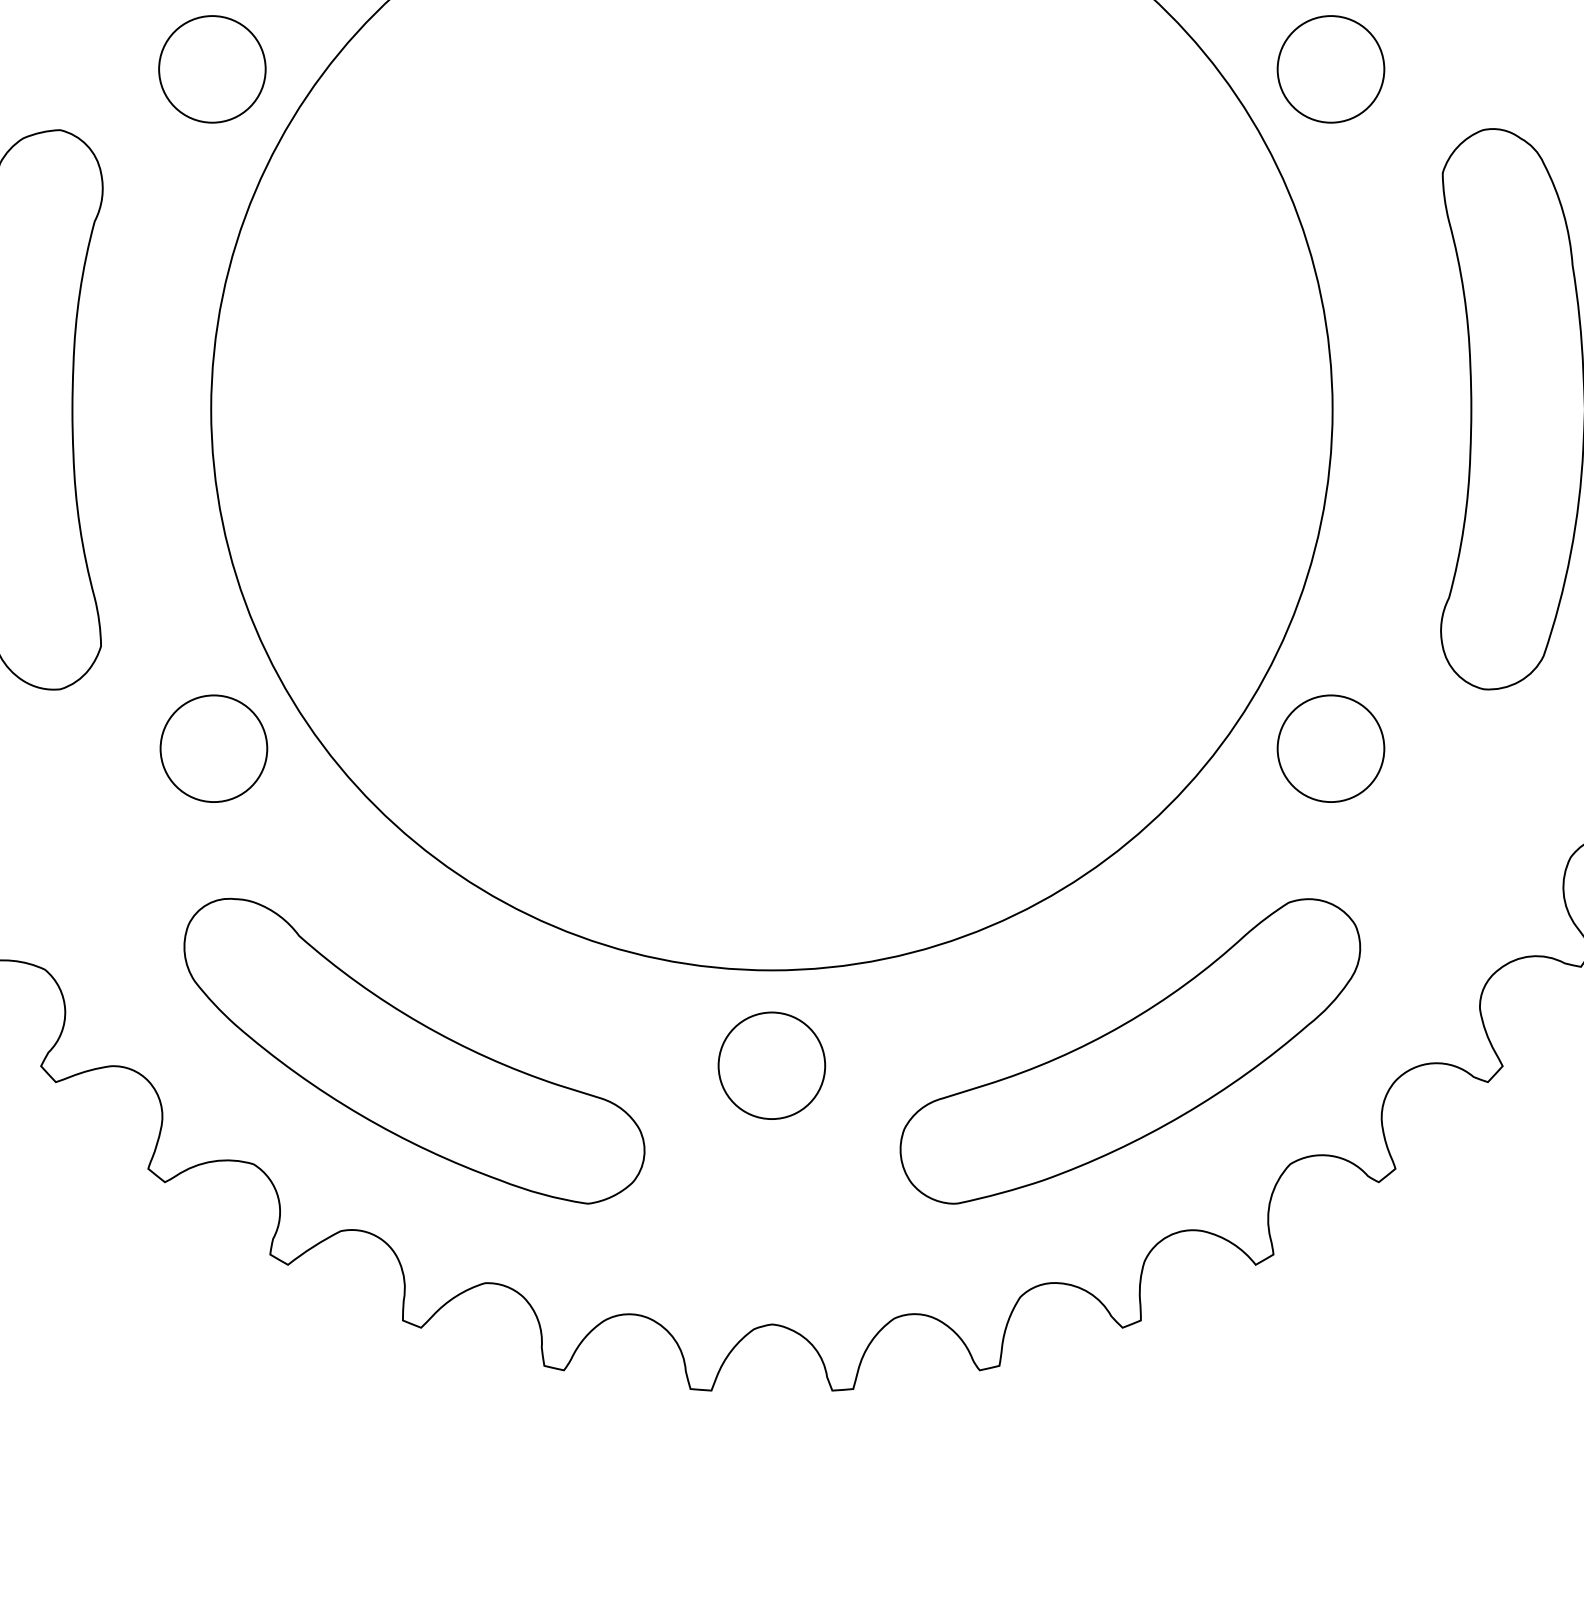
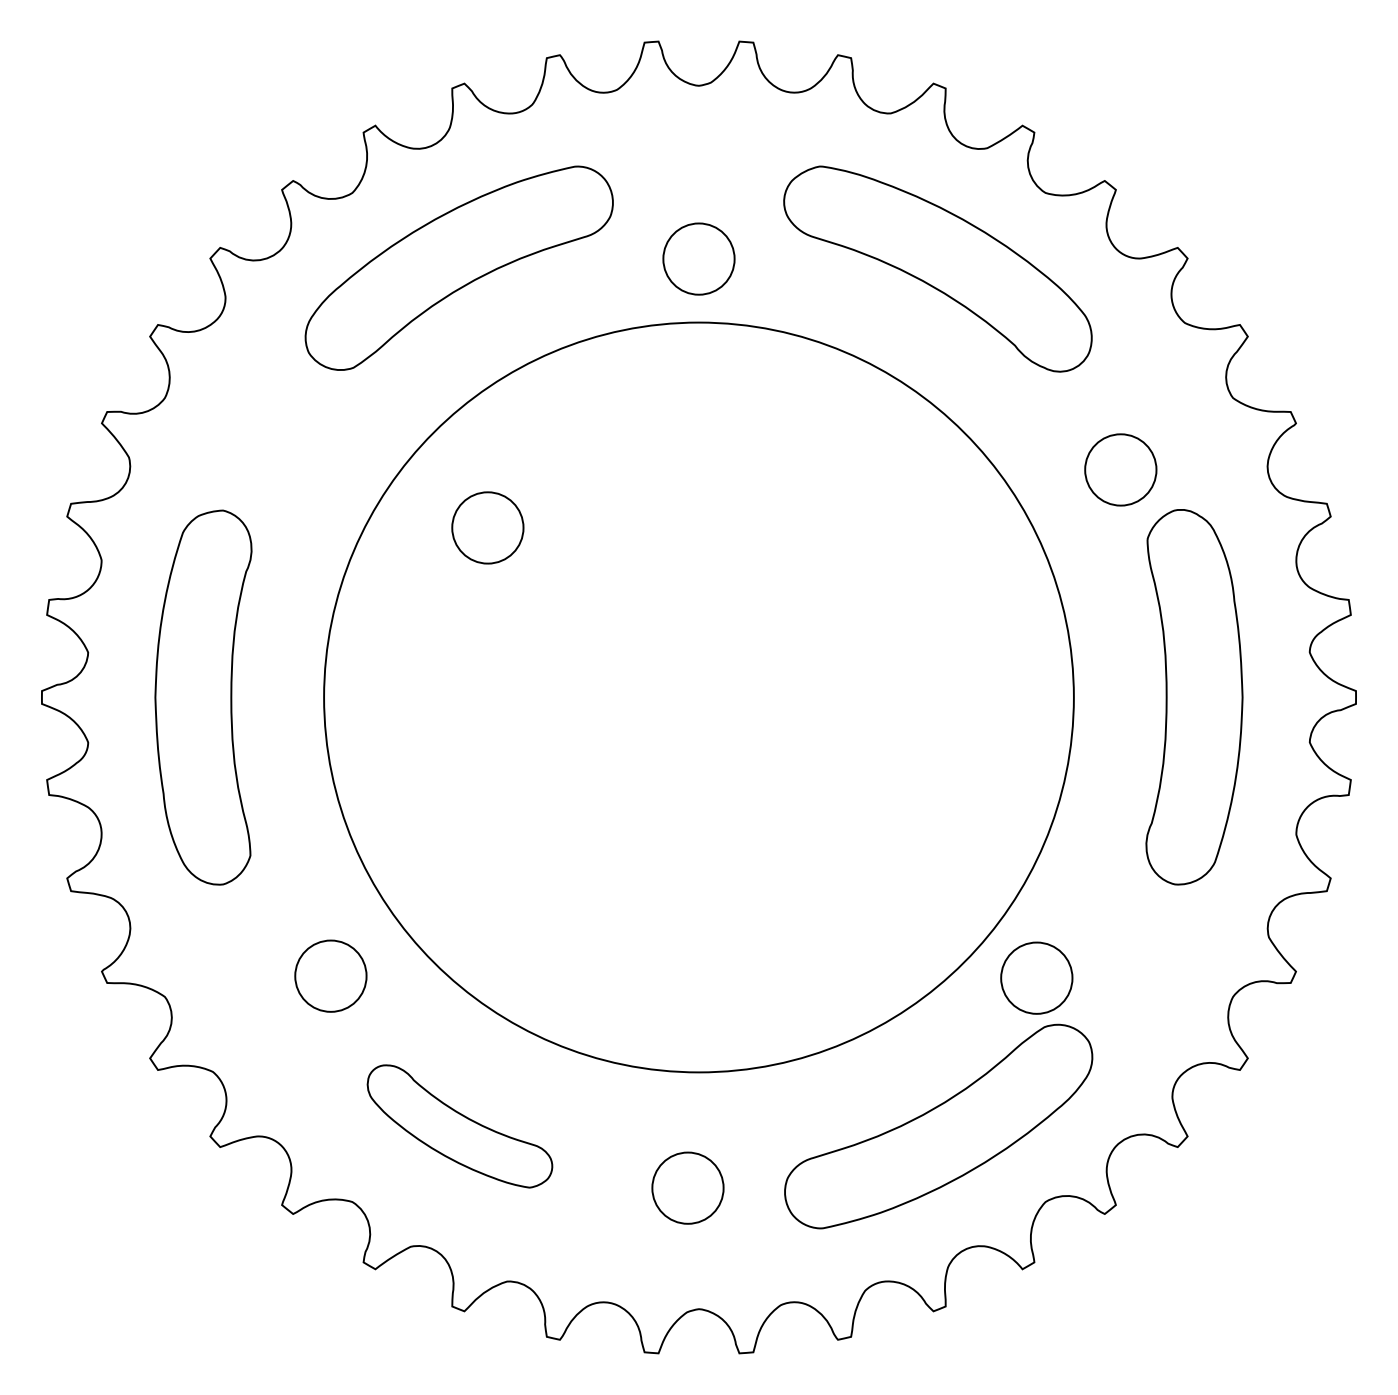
part: (211, 68) -> (487, 527), moved
part: (1330, 68) -> (1120, 469), moved
part: (213, 747) -> (330, 975), moved
part: (1330, 747) -> (1036, 977), moved
part: (413, 1051) -> (459, 1126), size x0.6
part: (771, 1064) -> (687, 1187), moved

